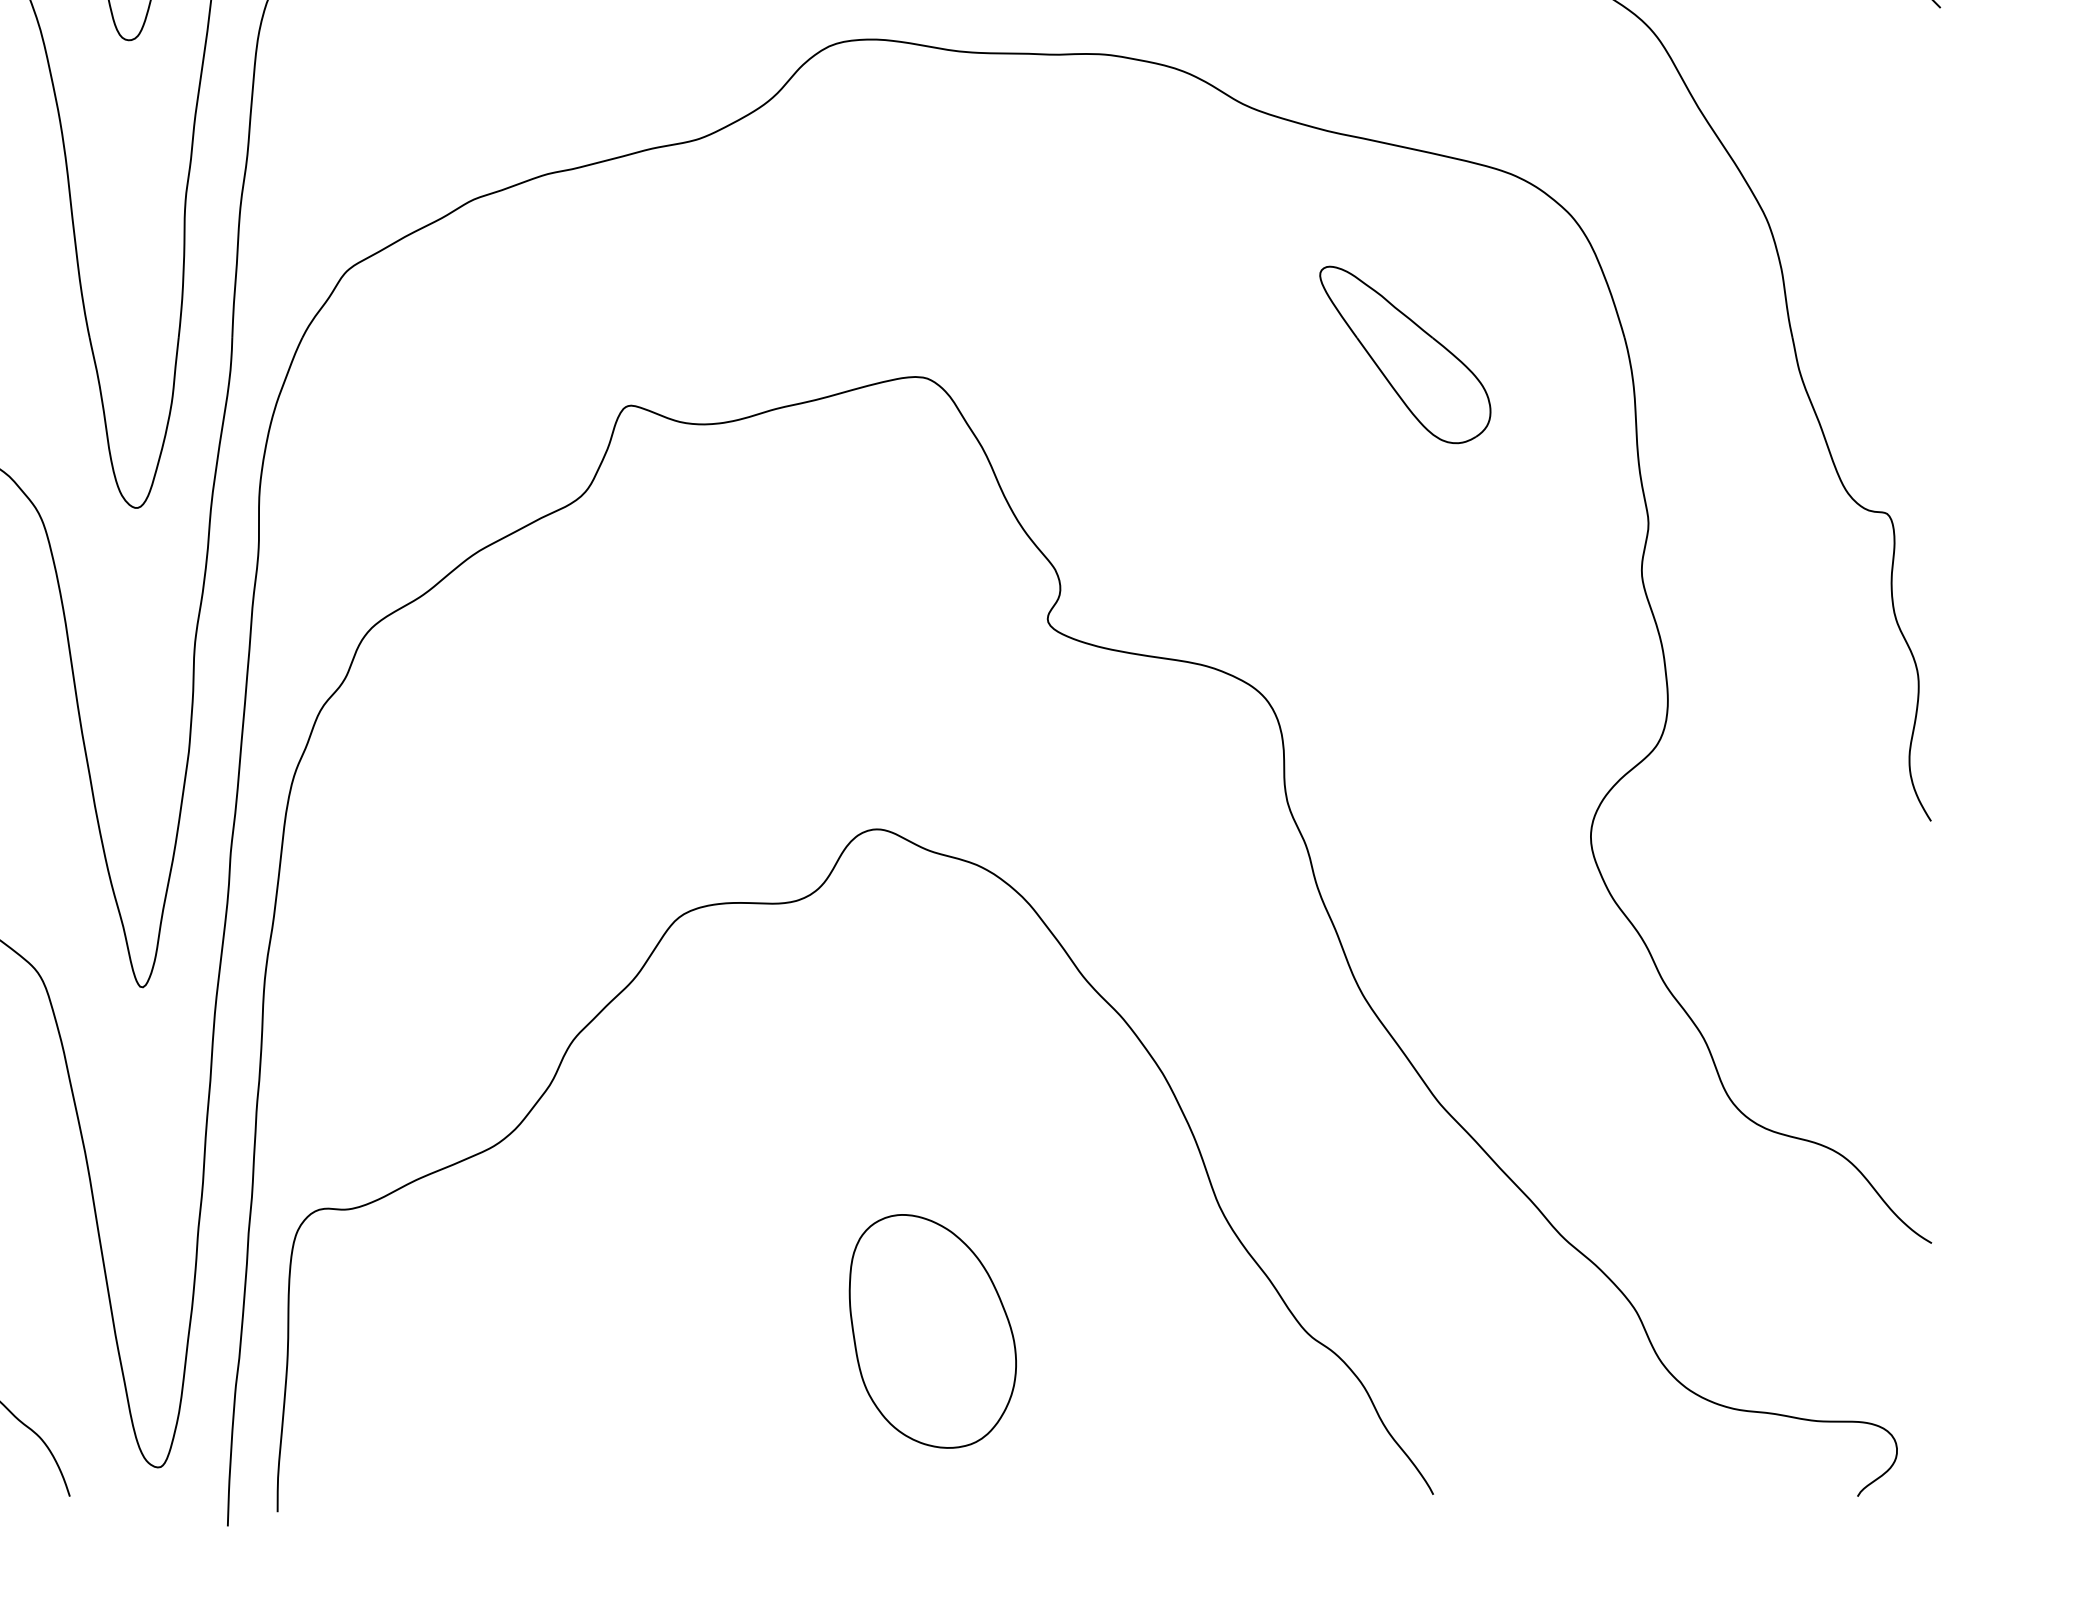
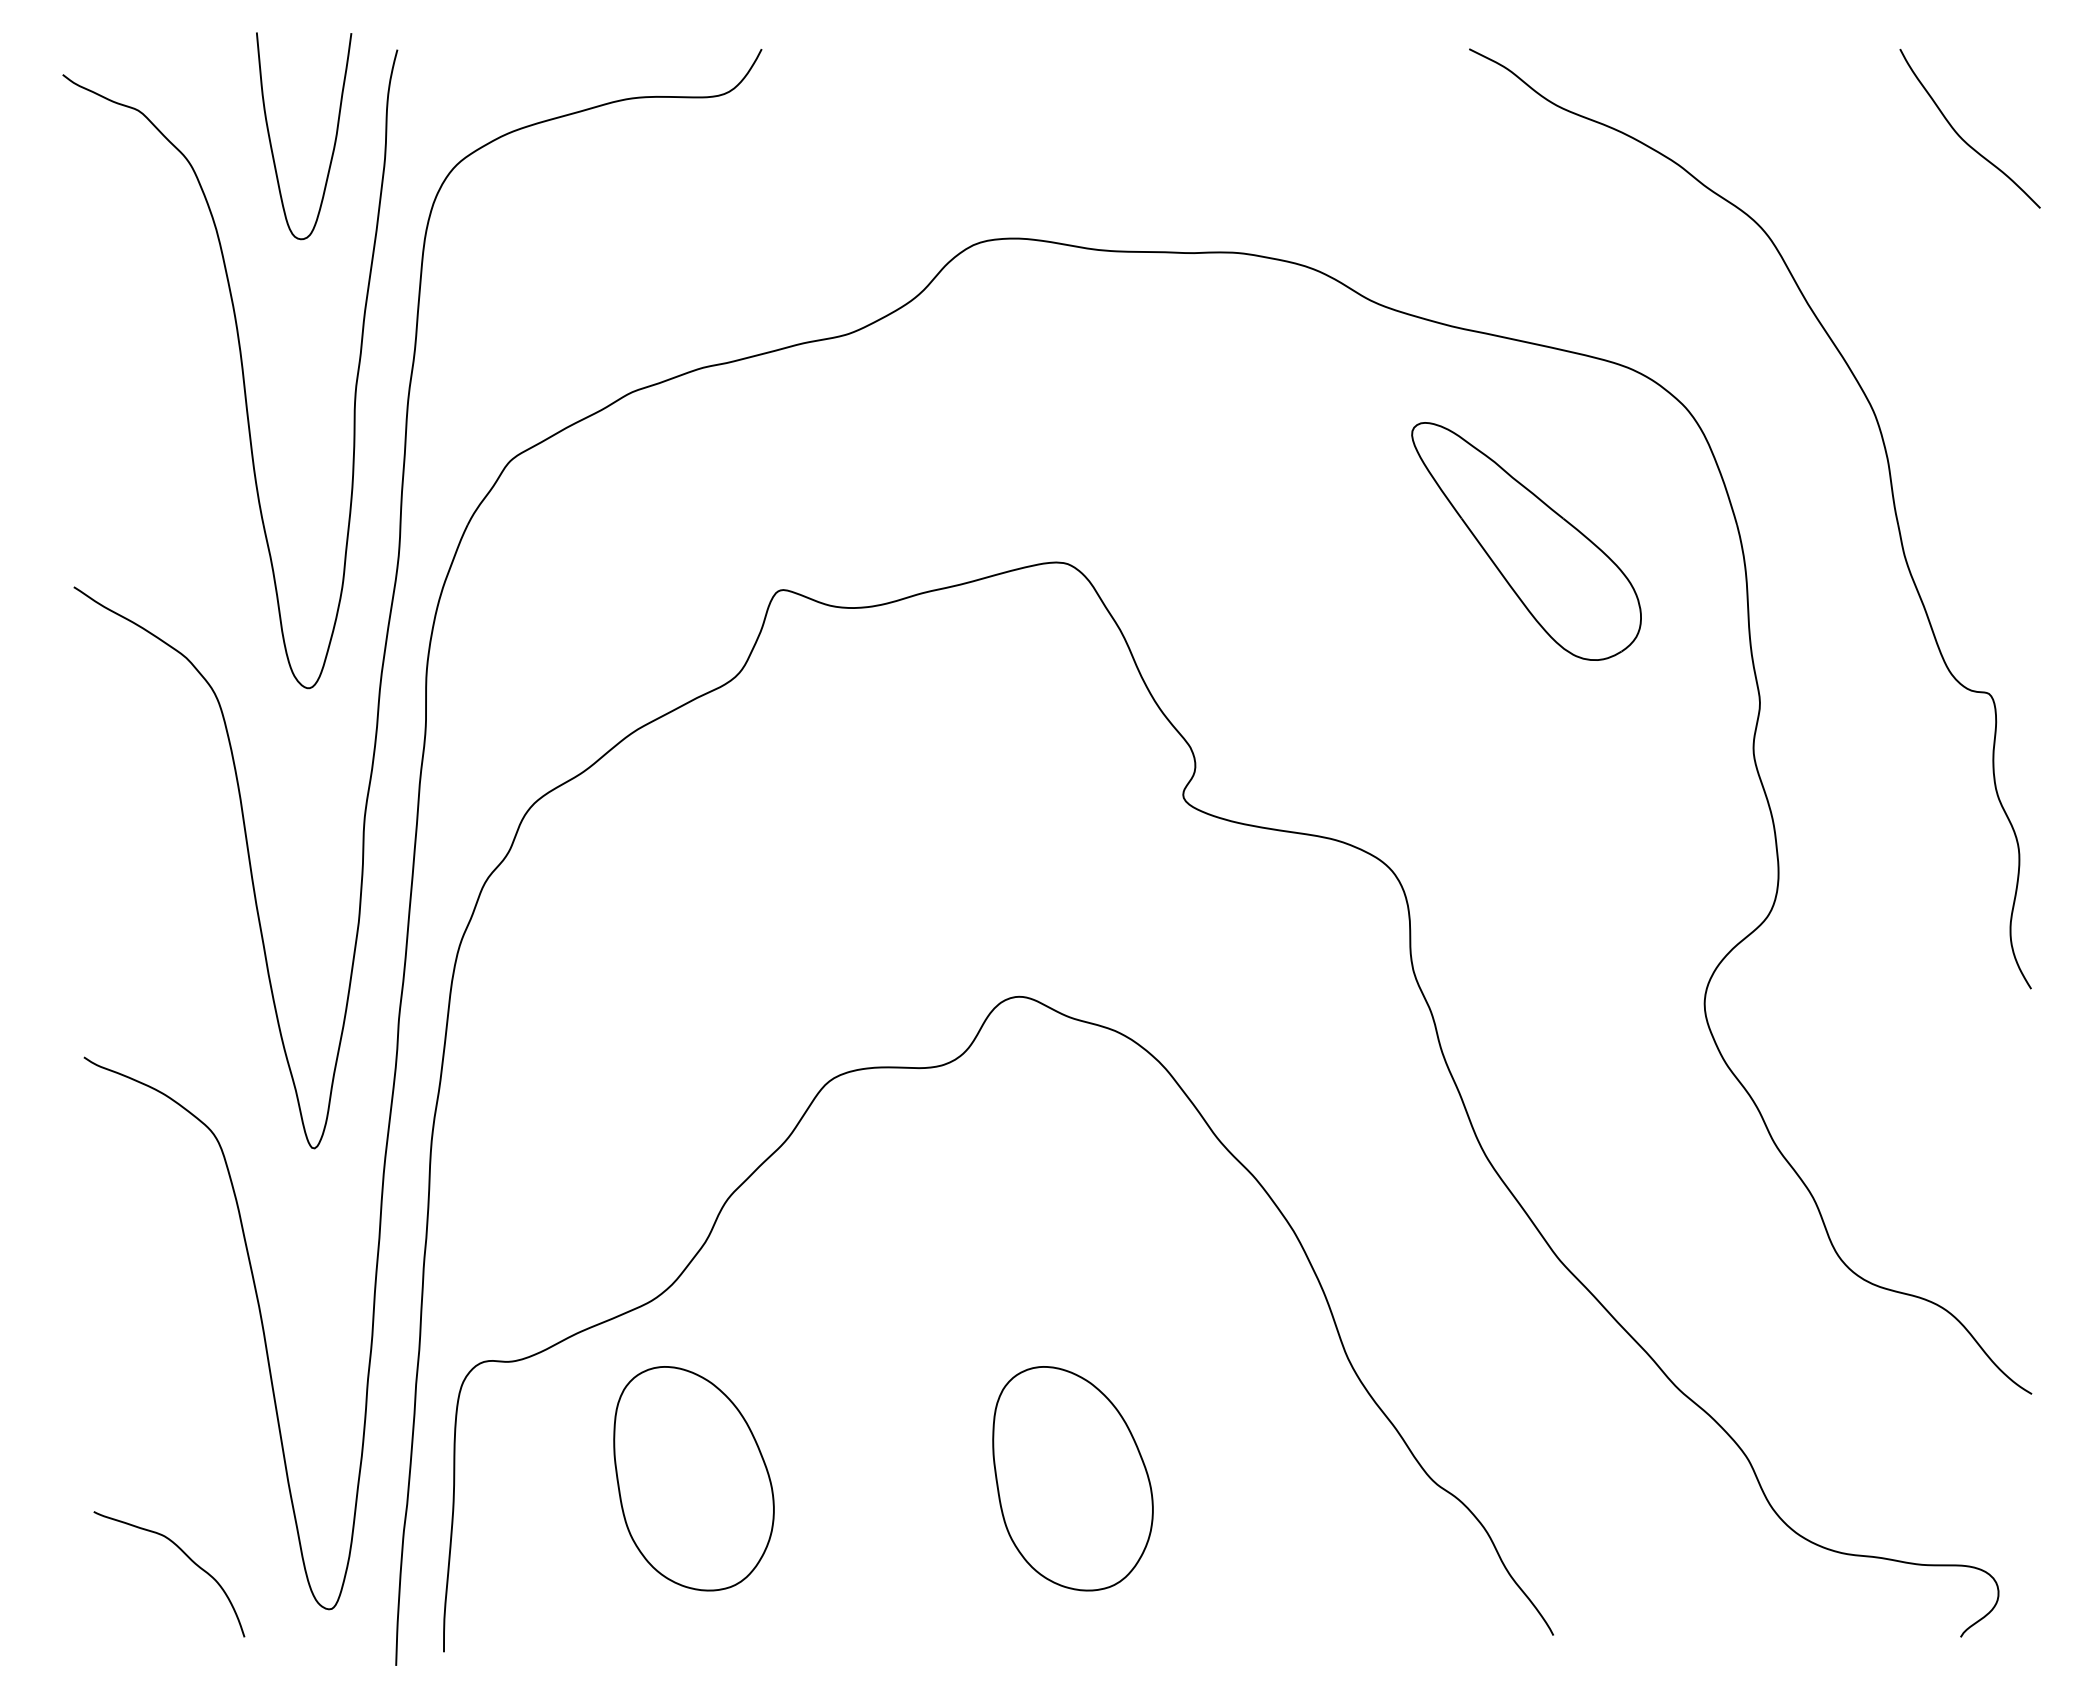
part: (1405, 354) -> (1526, 540), size x1.4
part: (537, 1331) -> (693, 1478), added

